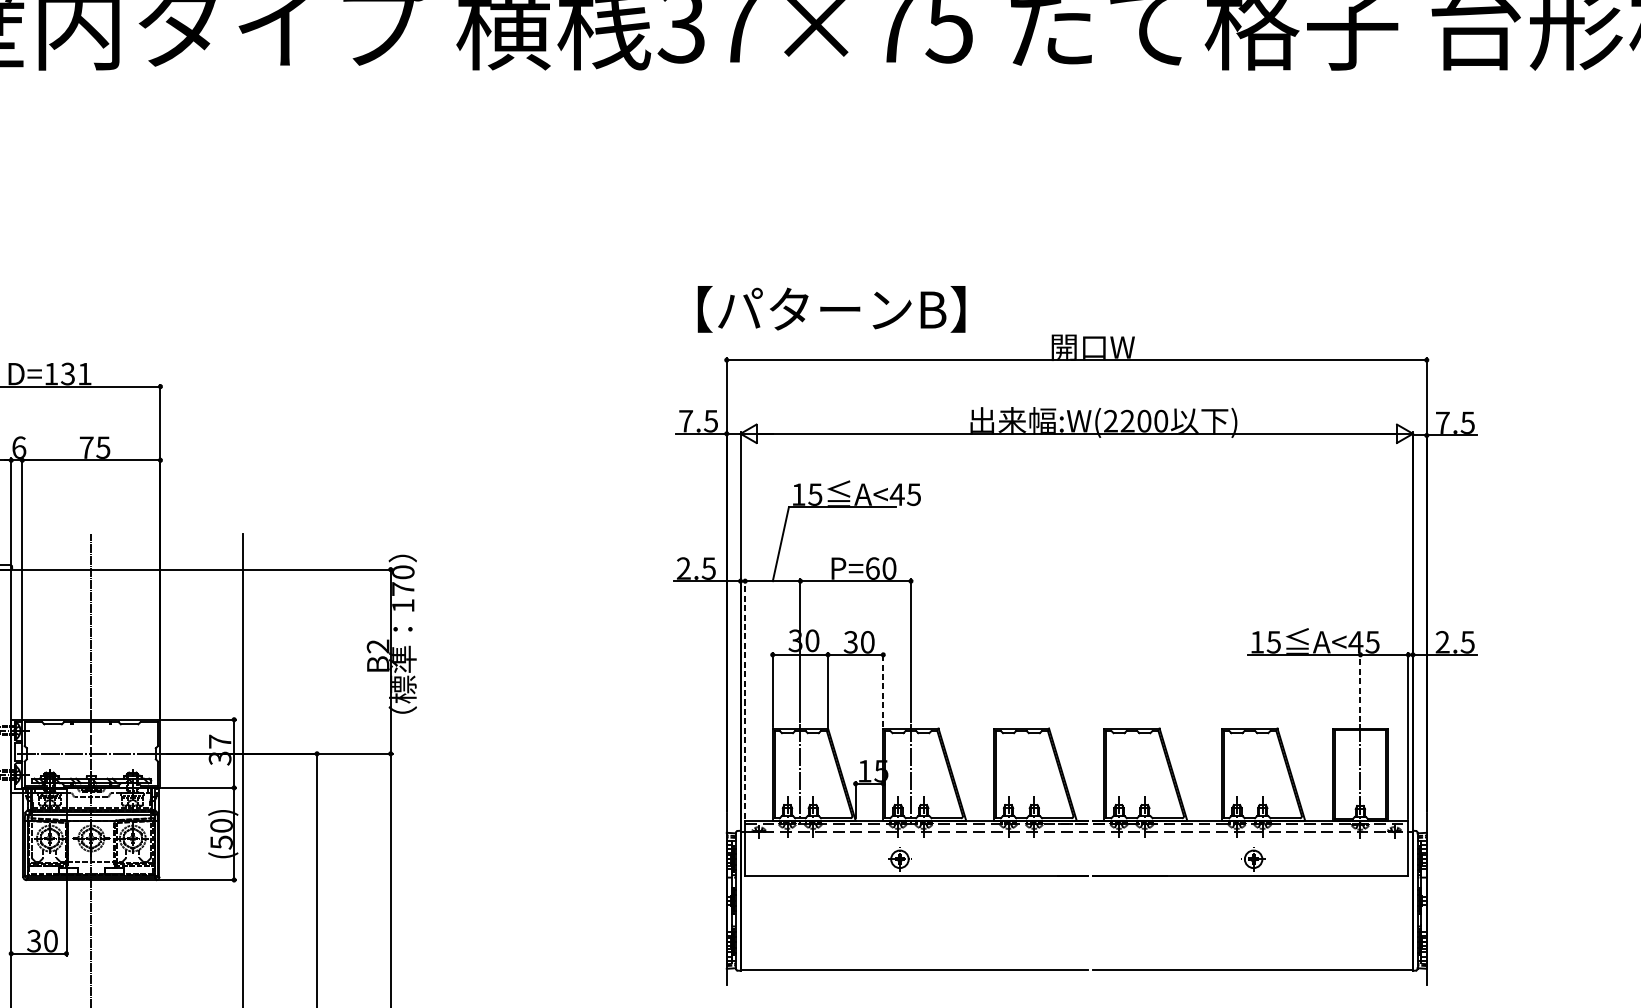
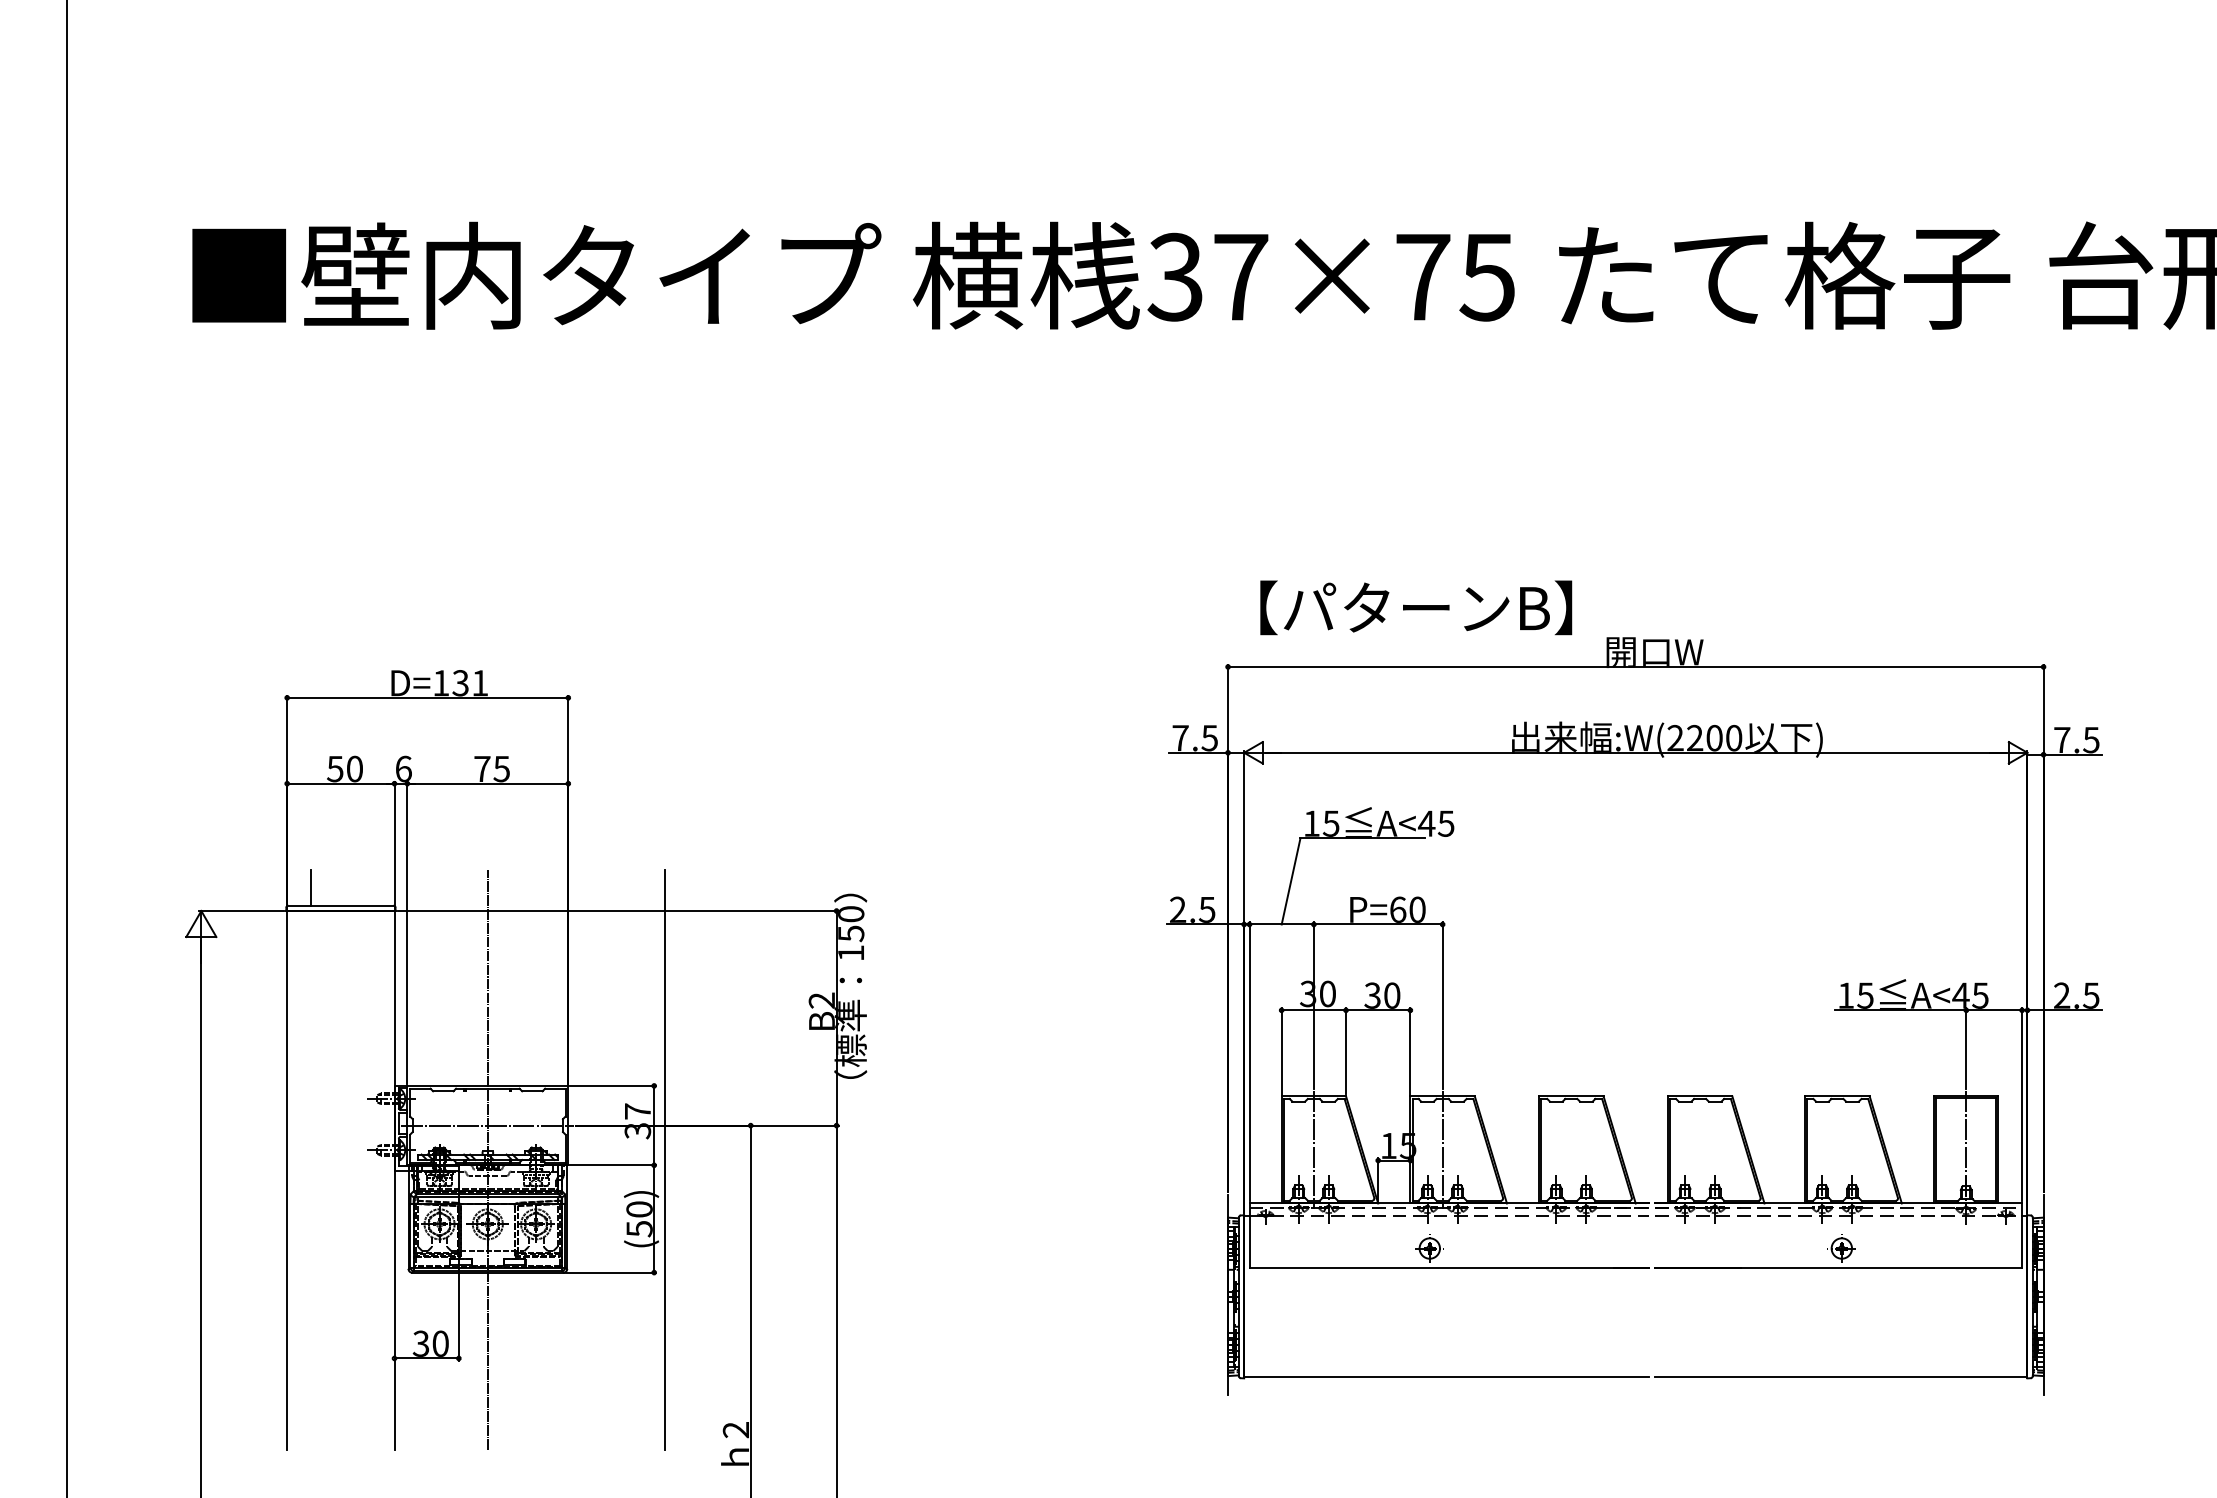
text: (831, 309) -> (1416, 607), moved
text: (403, 588) -> (851, 933), 170 -> 150
line: (1360, 686) -> (1966, 1047), dashed -> solid
line: (883, 689) -> (1410, 1050), dashed -> solid
line: (745, 698) -> (1249, 1061), dashed -> solid

